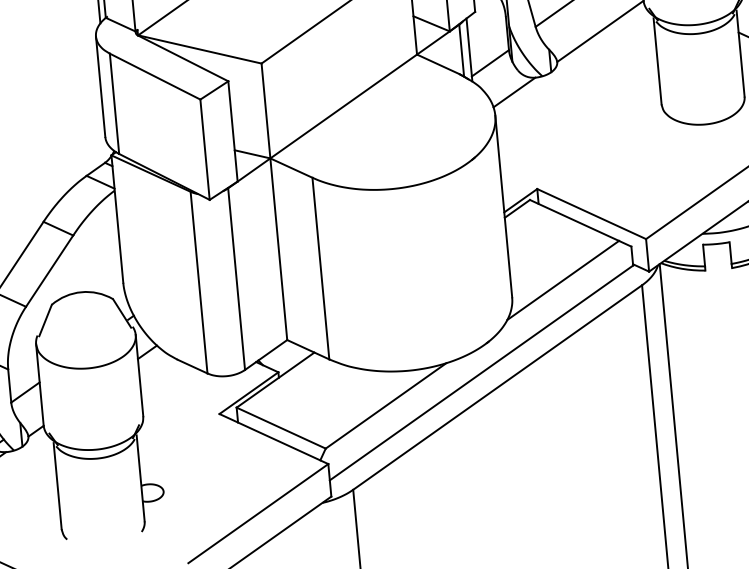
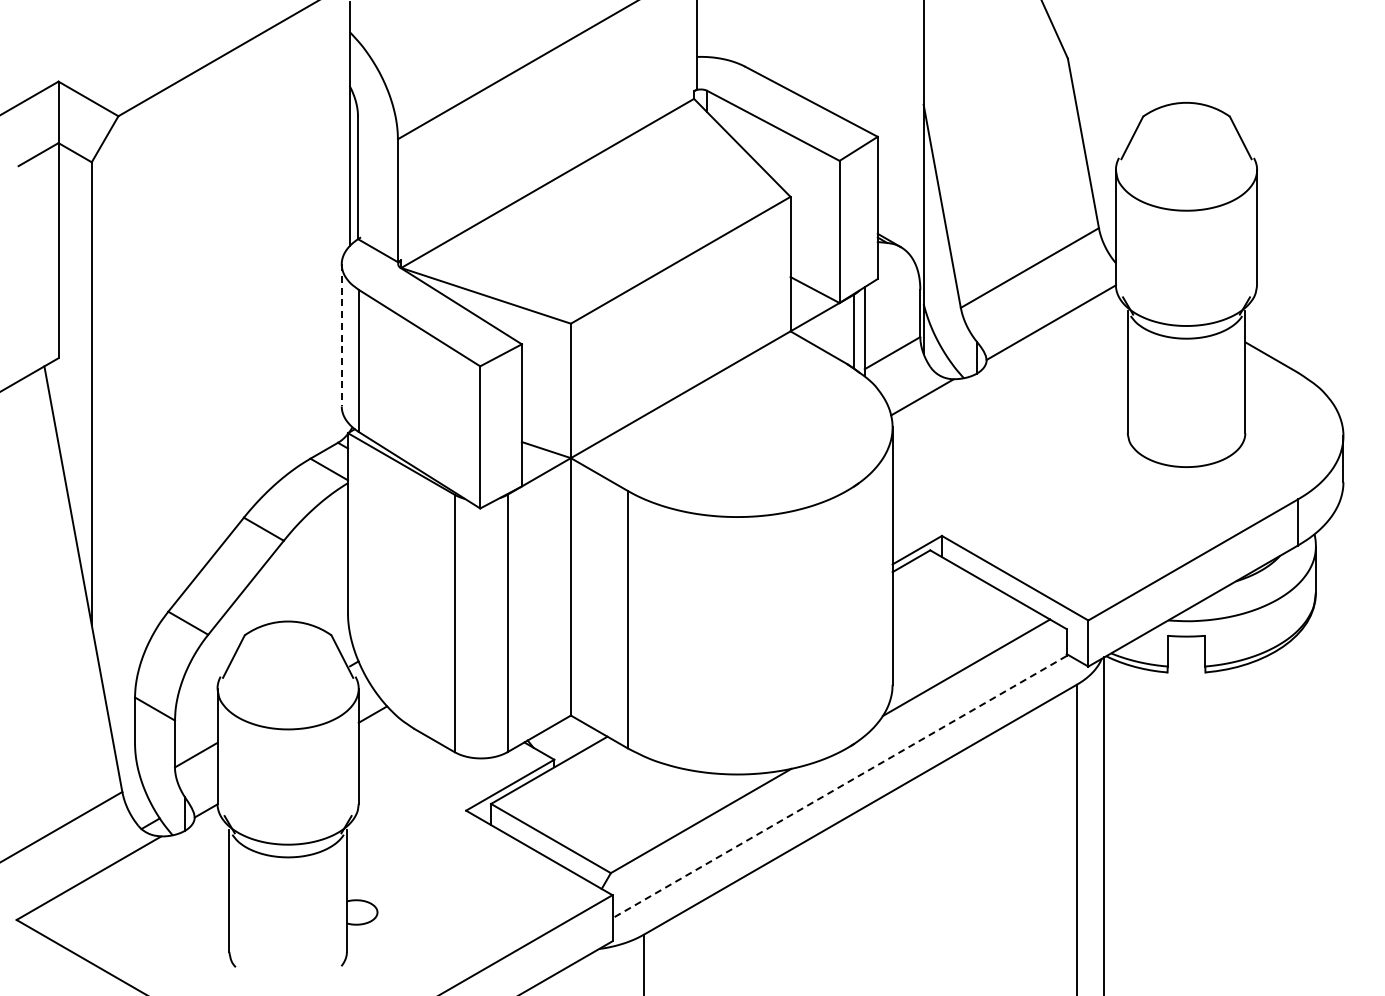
line: (100, 86) -> (341, 335), solid -> dashed
line: (481, 373) -> (839, 787), solid -> dashed

